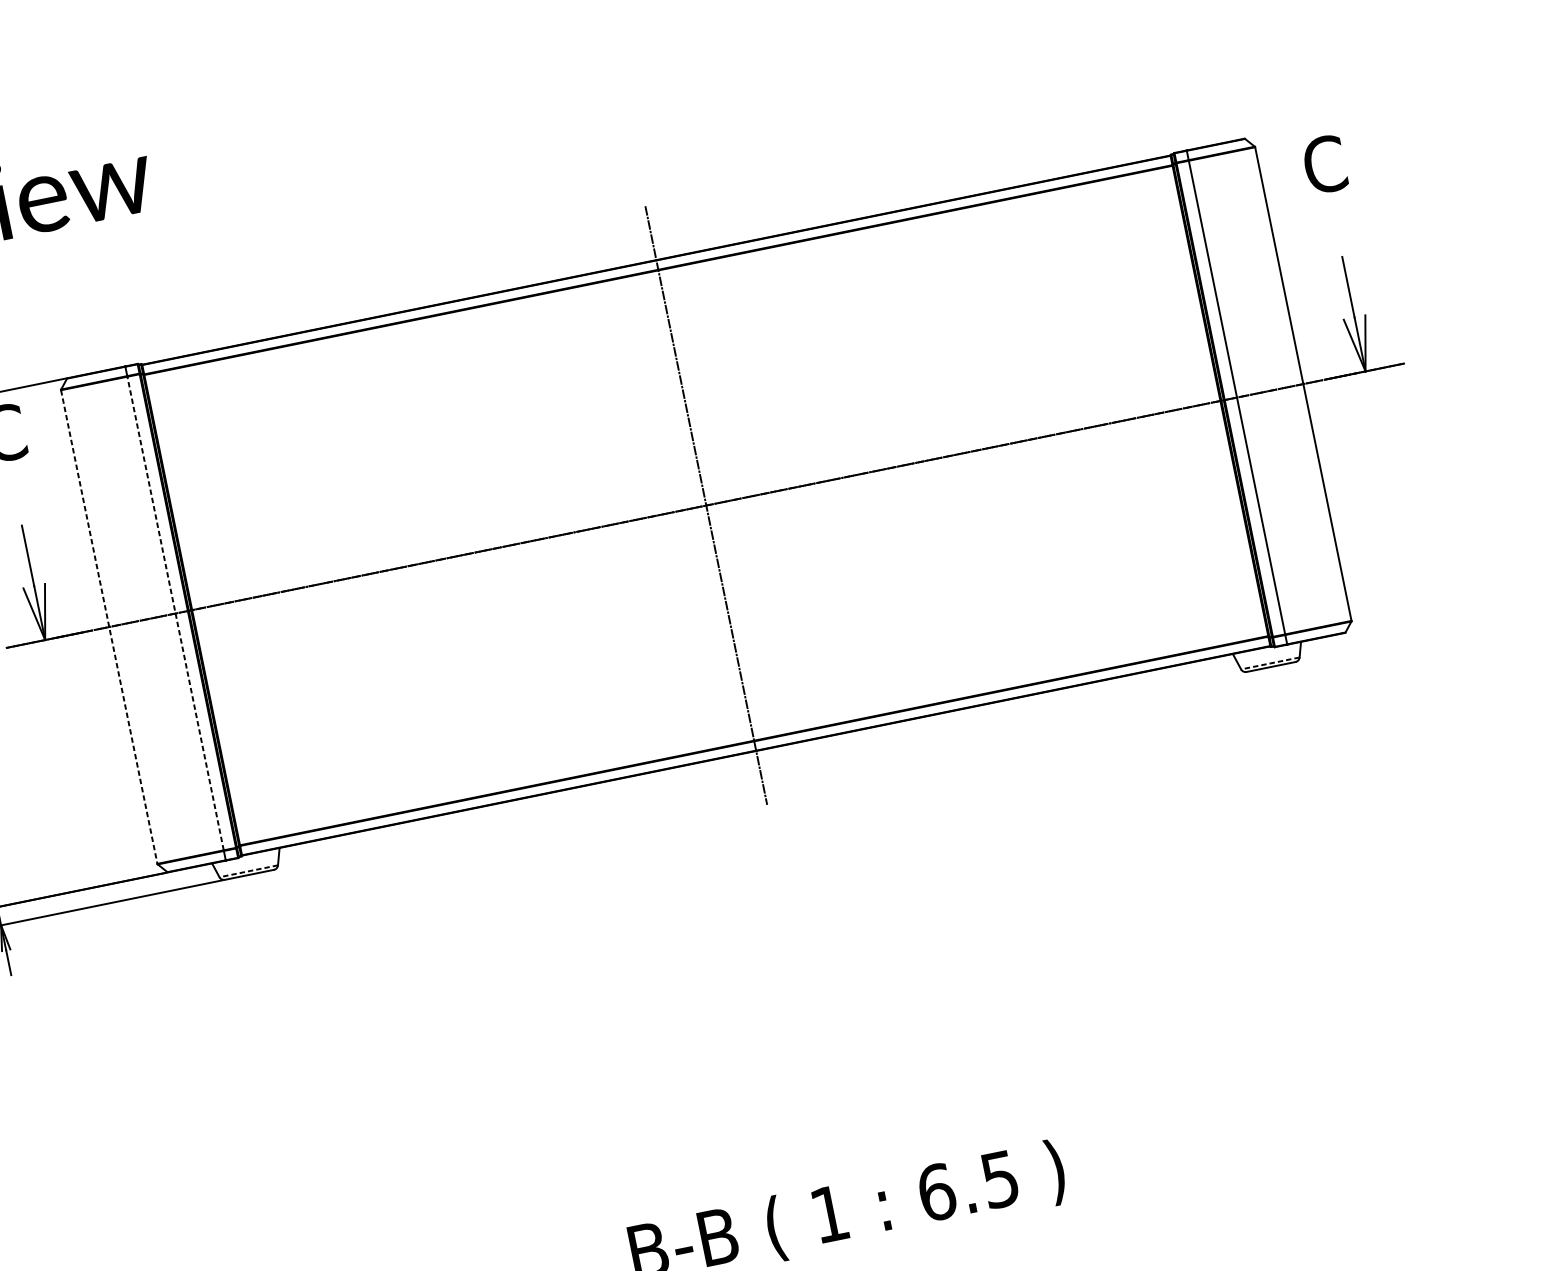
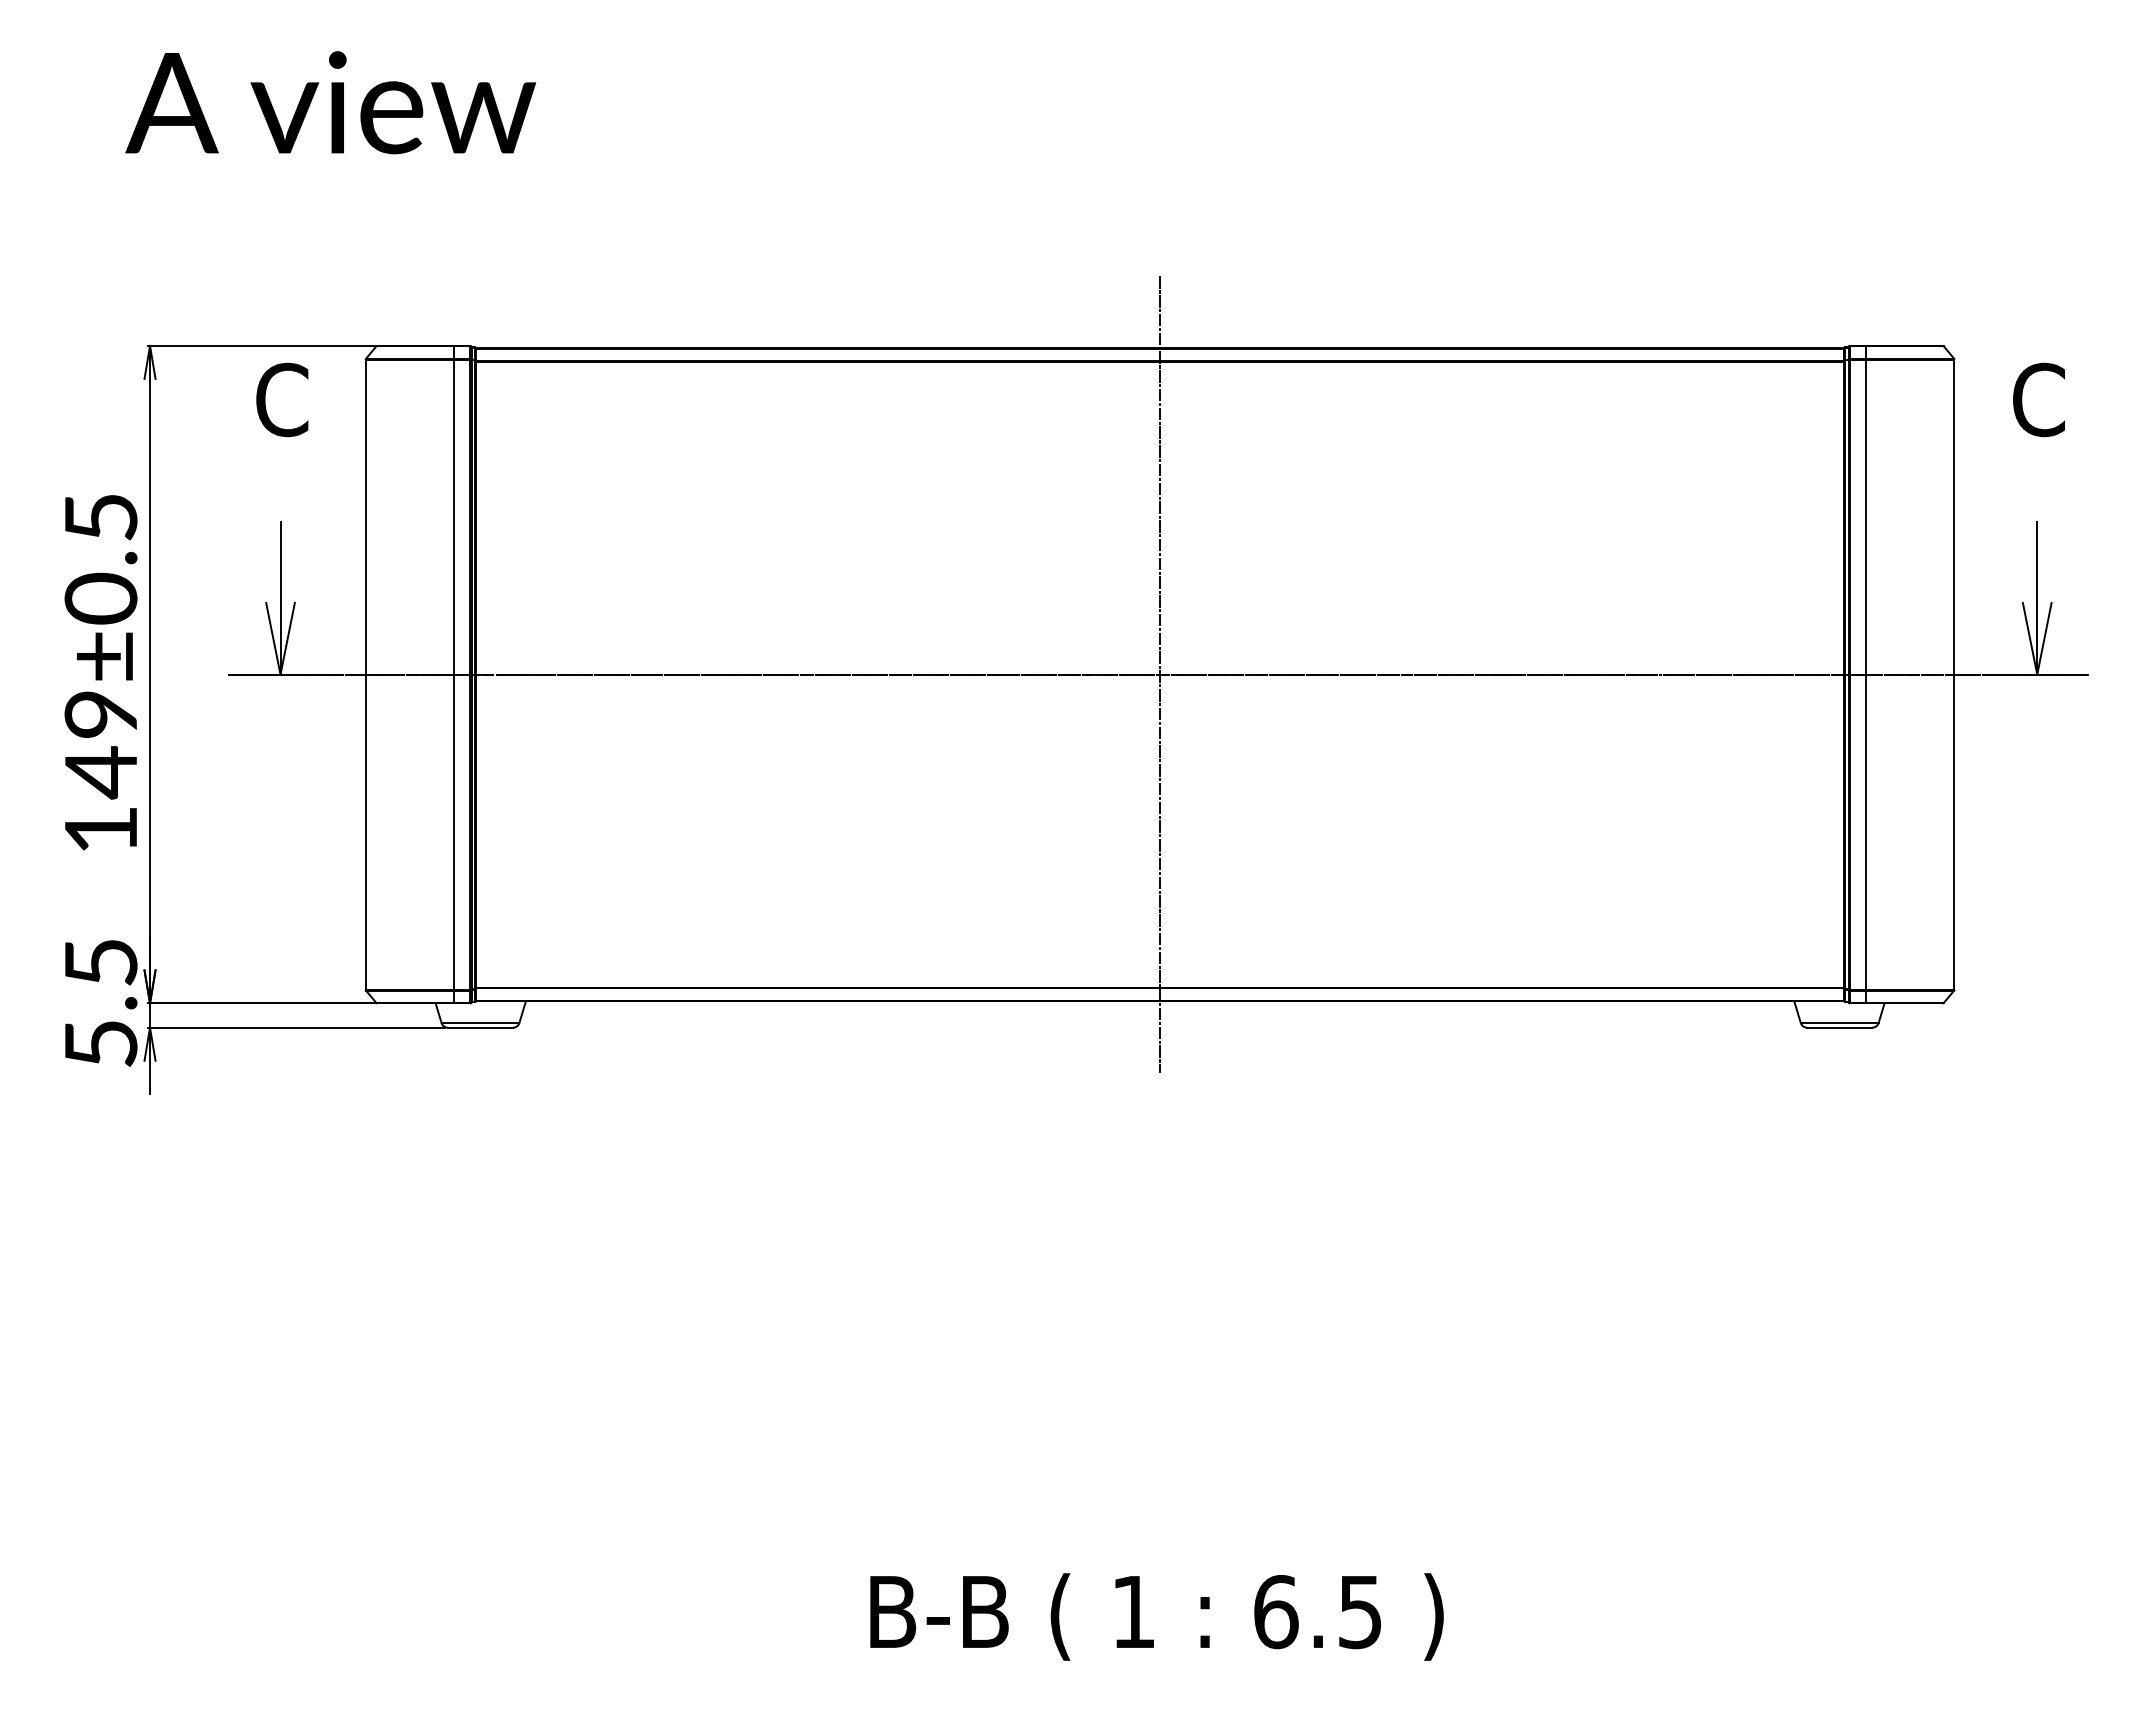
line: (175, 613) -> (454, 674), dashed -> solid
line: (109, 627) -> (365, 675), dashed -> solid
line: (1270, 663) -> (1839, 1022), dashed -> solid
line: (248, 870) -> (480, 1022), dashed -> solid

